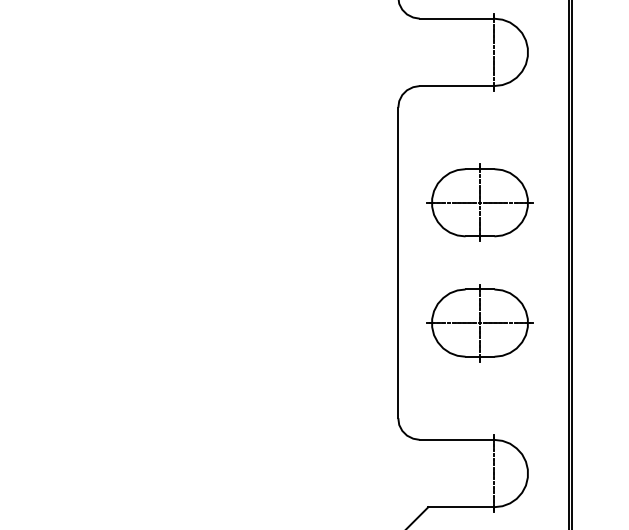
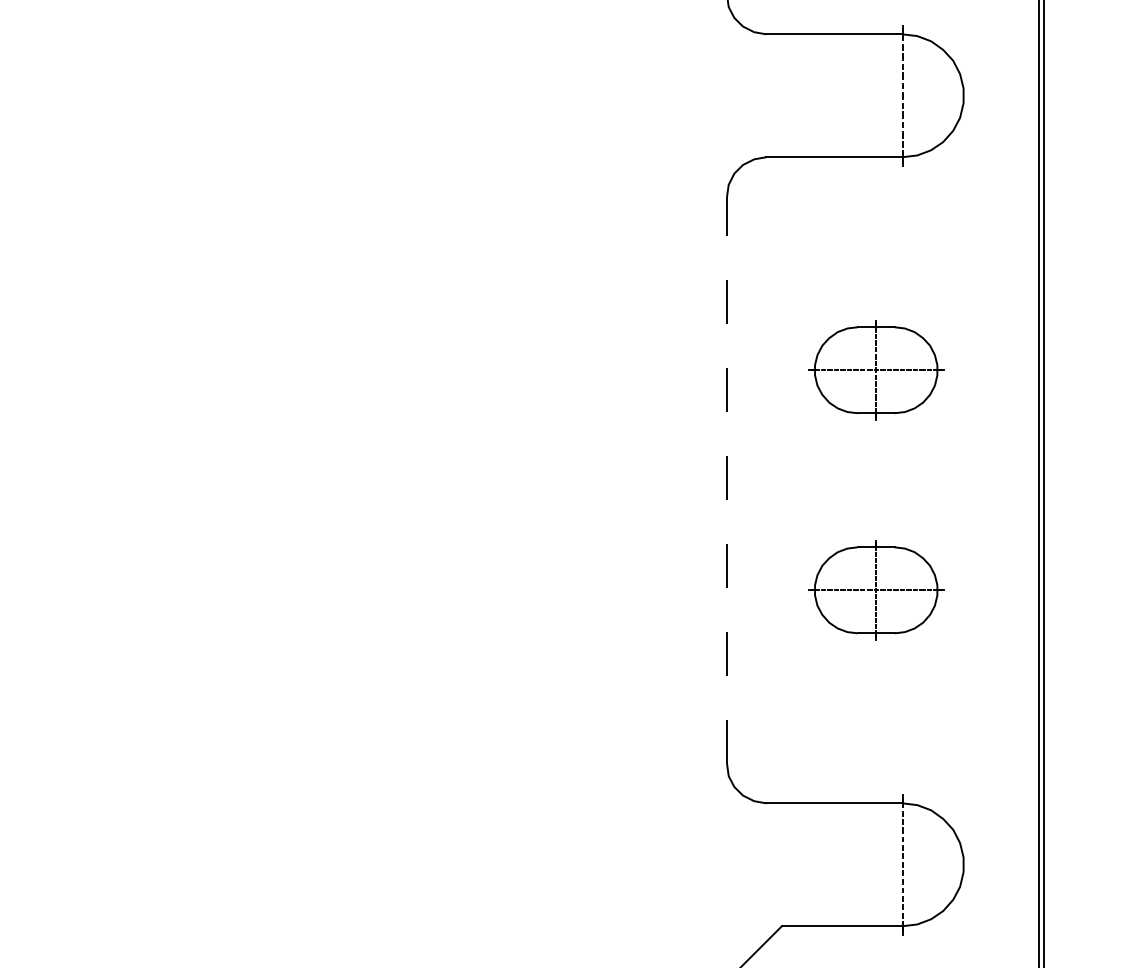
part: (479, 202) -> (875, 369), size x0.7
line: (398, 262) -> (727, 479), solid -> dashed
part: (479, 323) -> (875, 590), size x0.7

